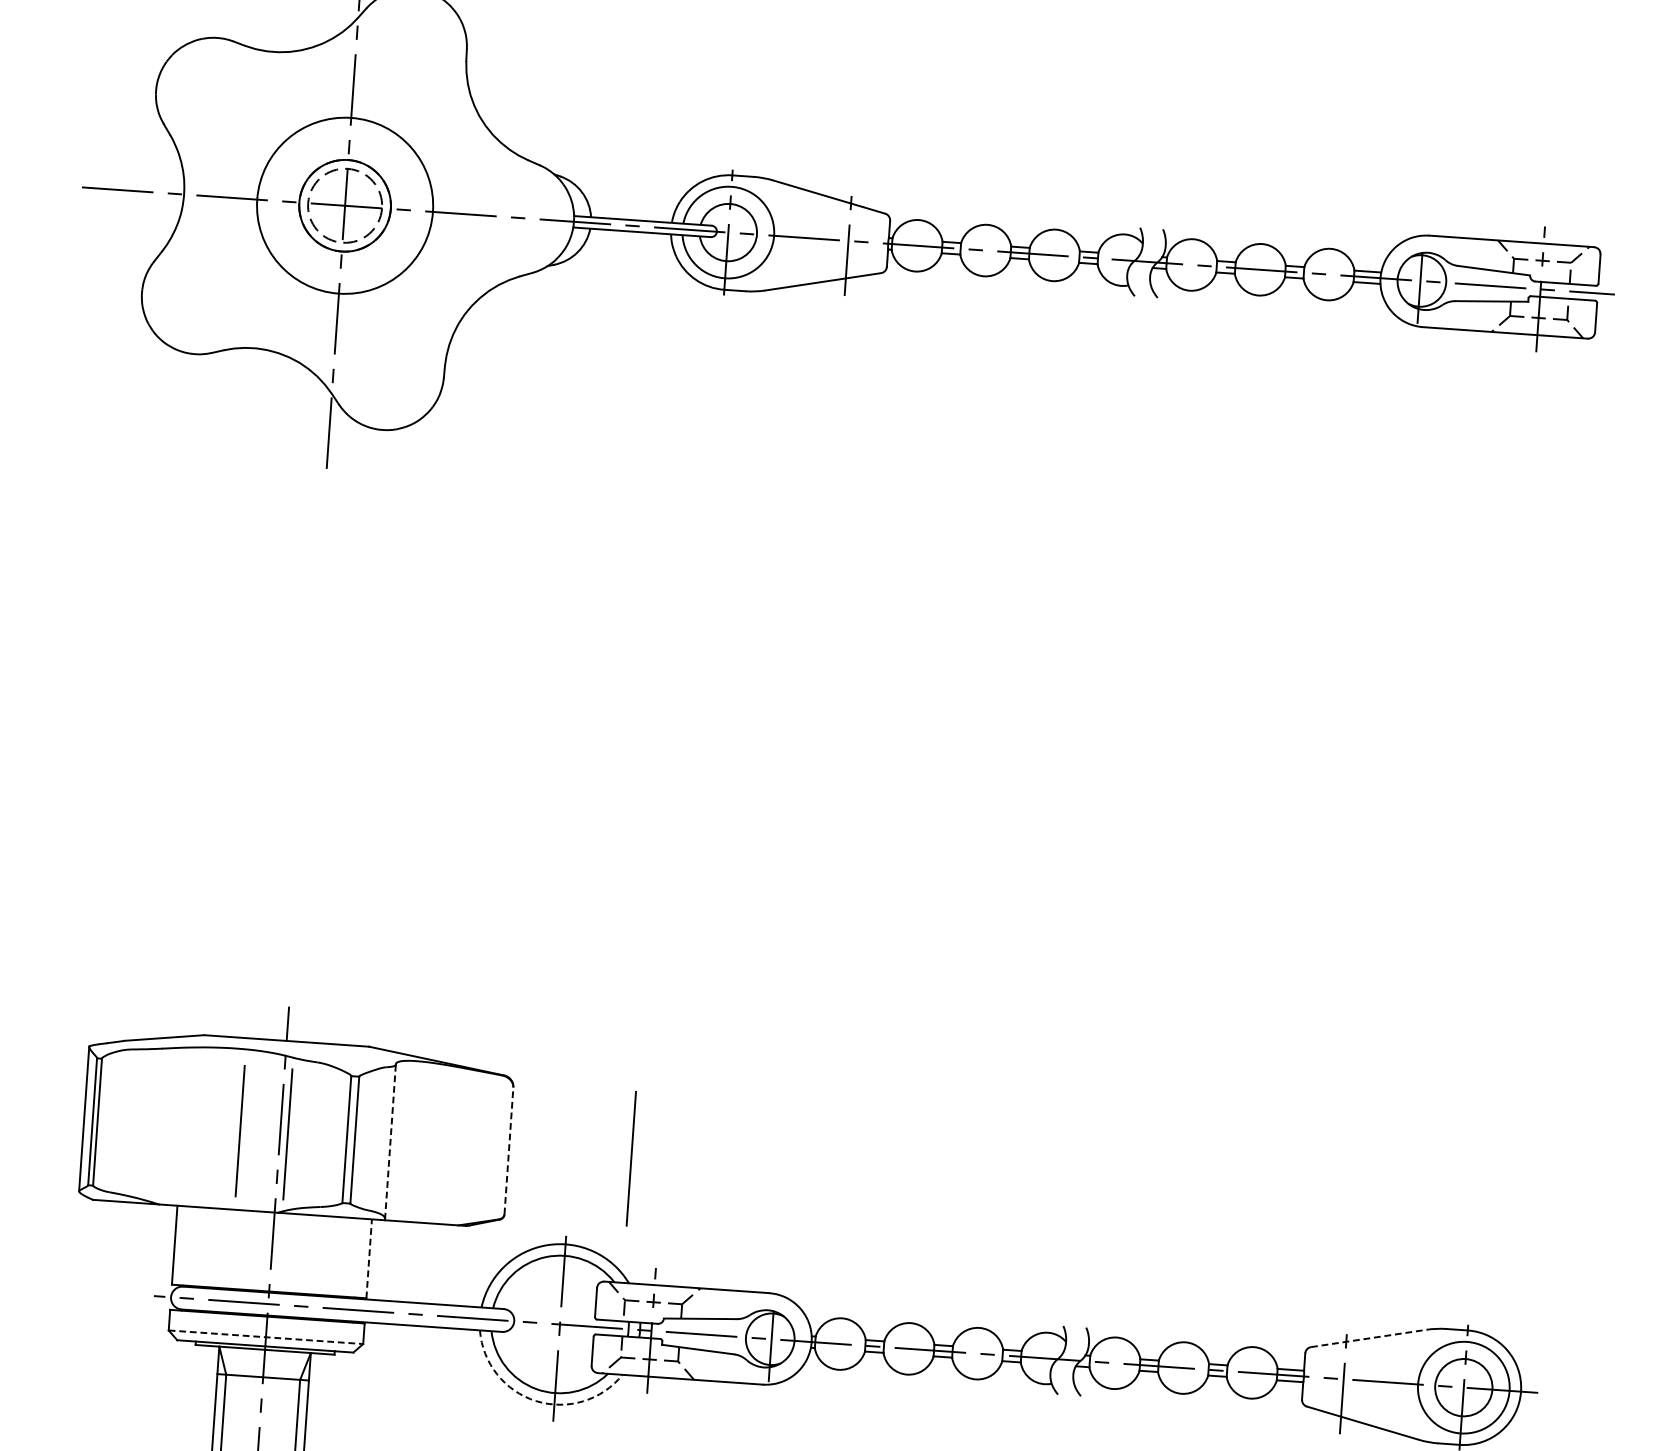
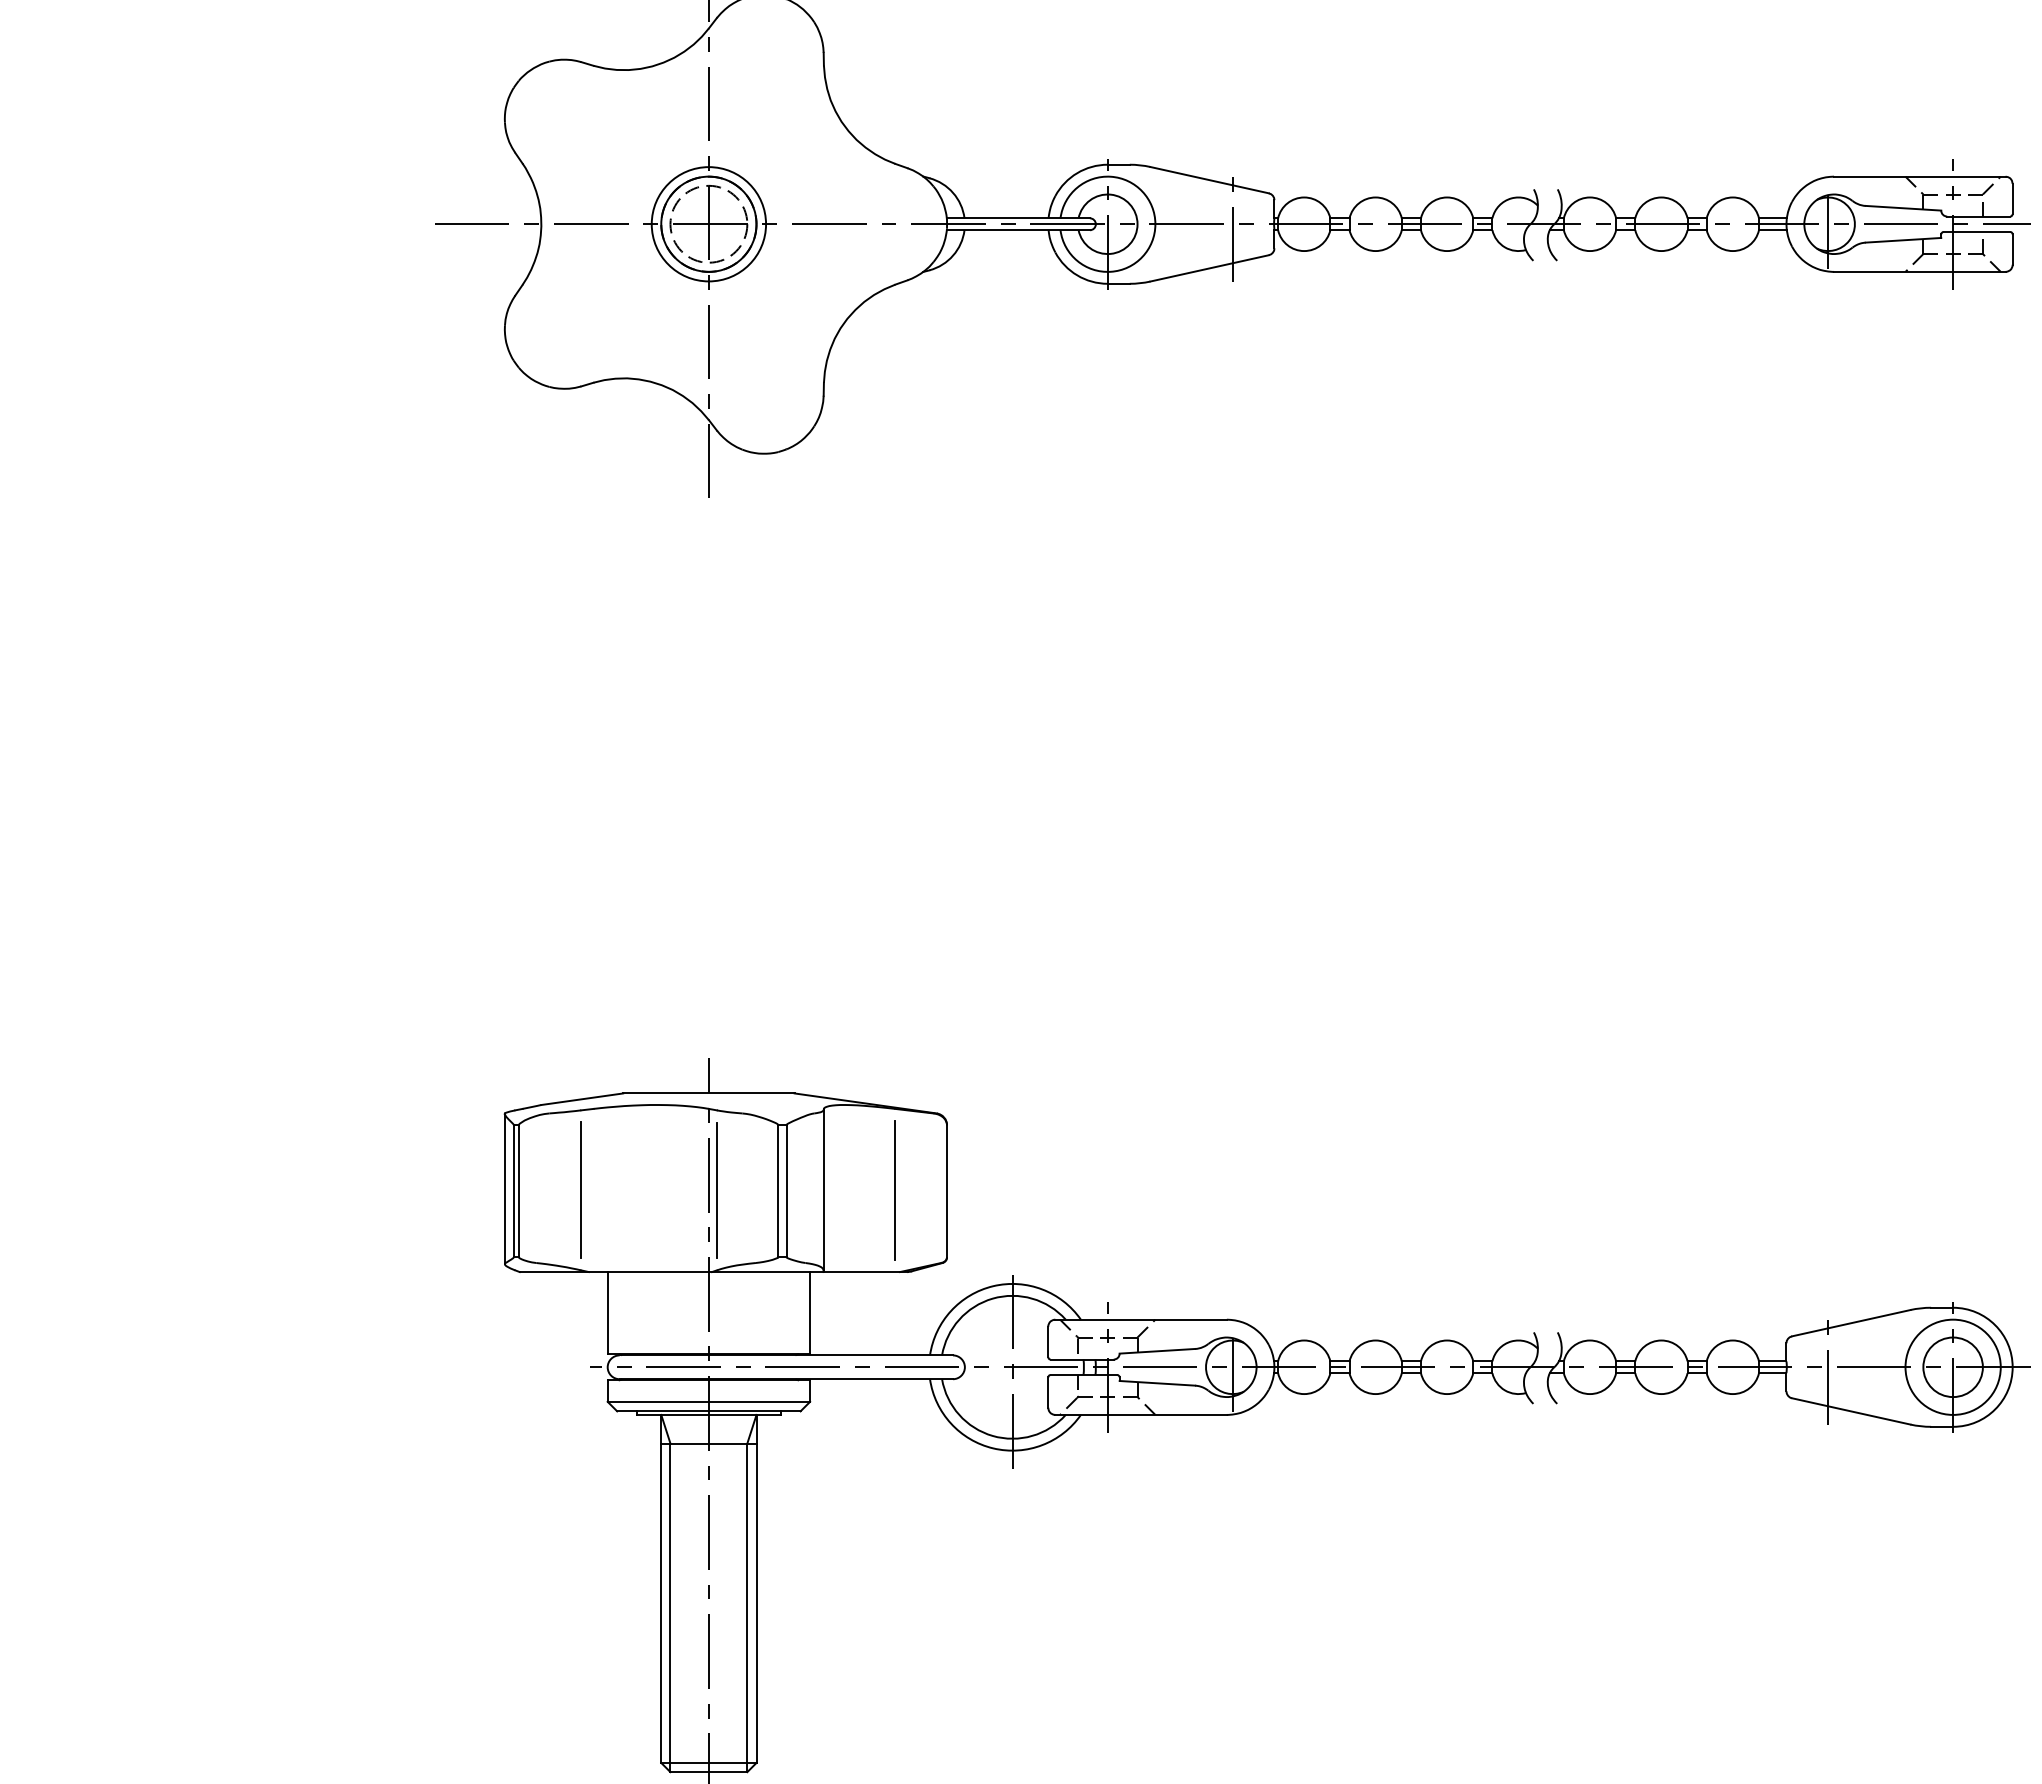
circle: (344, 205) -> (708, 224), size x0.62
line: (239, 1130) -> (580, 1189), moved
line: (390, 1141) -> (823, 1190), dashed -> solid
line: (509, 1150) -> (947, 1190), dashed -> solid
line: (630, 1158) -> (894, 1190), moved
line: (369, 1258) -> (810, 1312), dashed -> solid
line: (266, 1336) -> (709, 1401), dashed -> solid
line: (1369, 1338) -> (1851, 1323), dashed -> solid
arc: (536, 1401) -> (993, 1448), dashed -> solid

